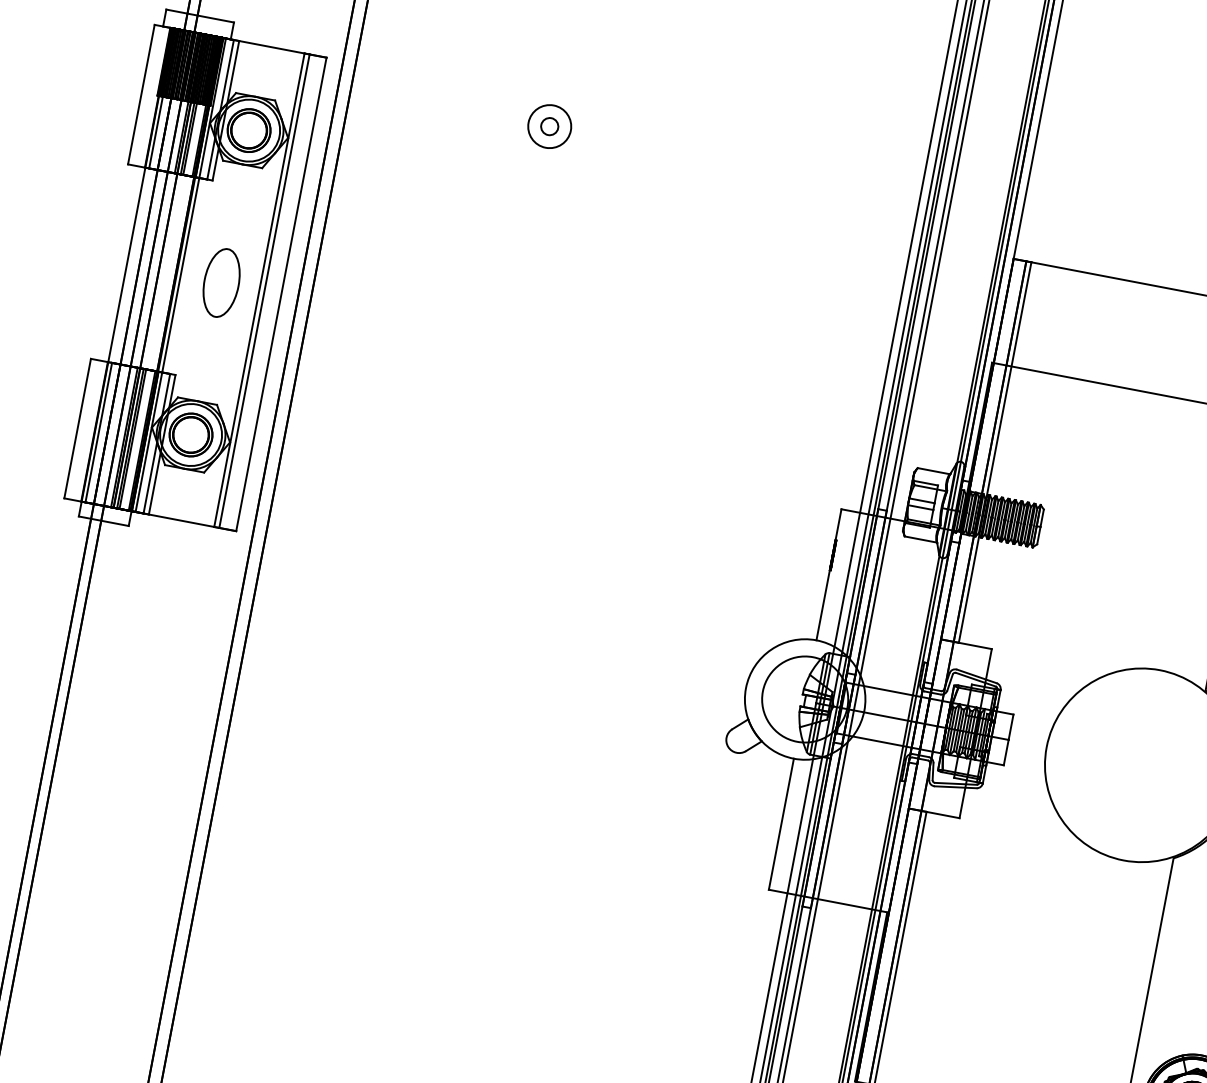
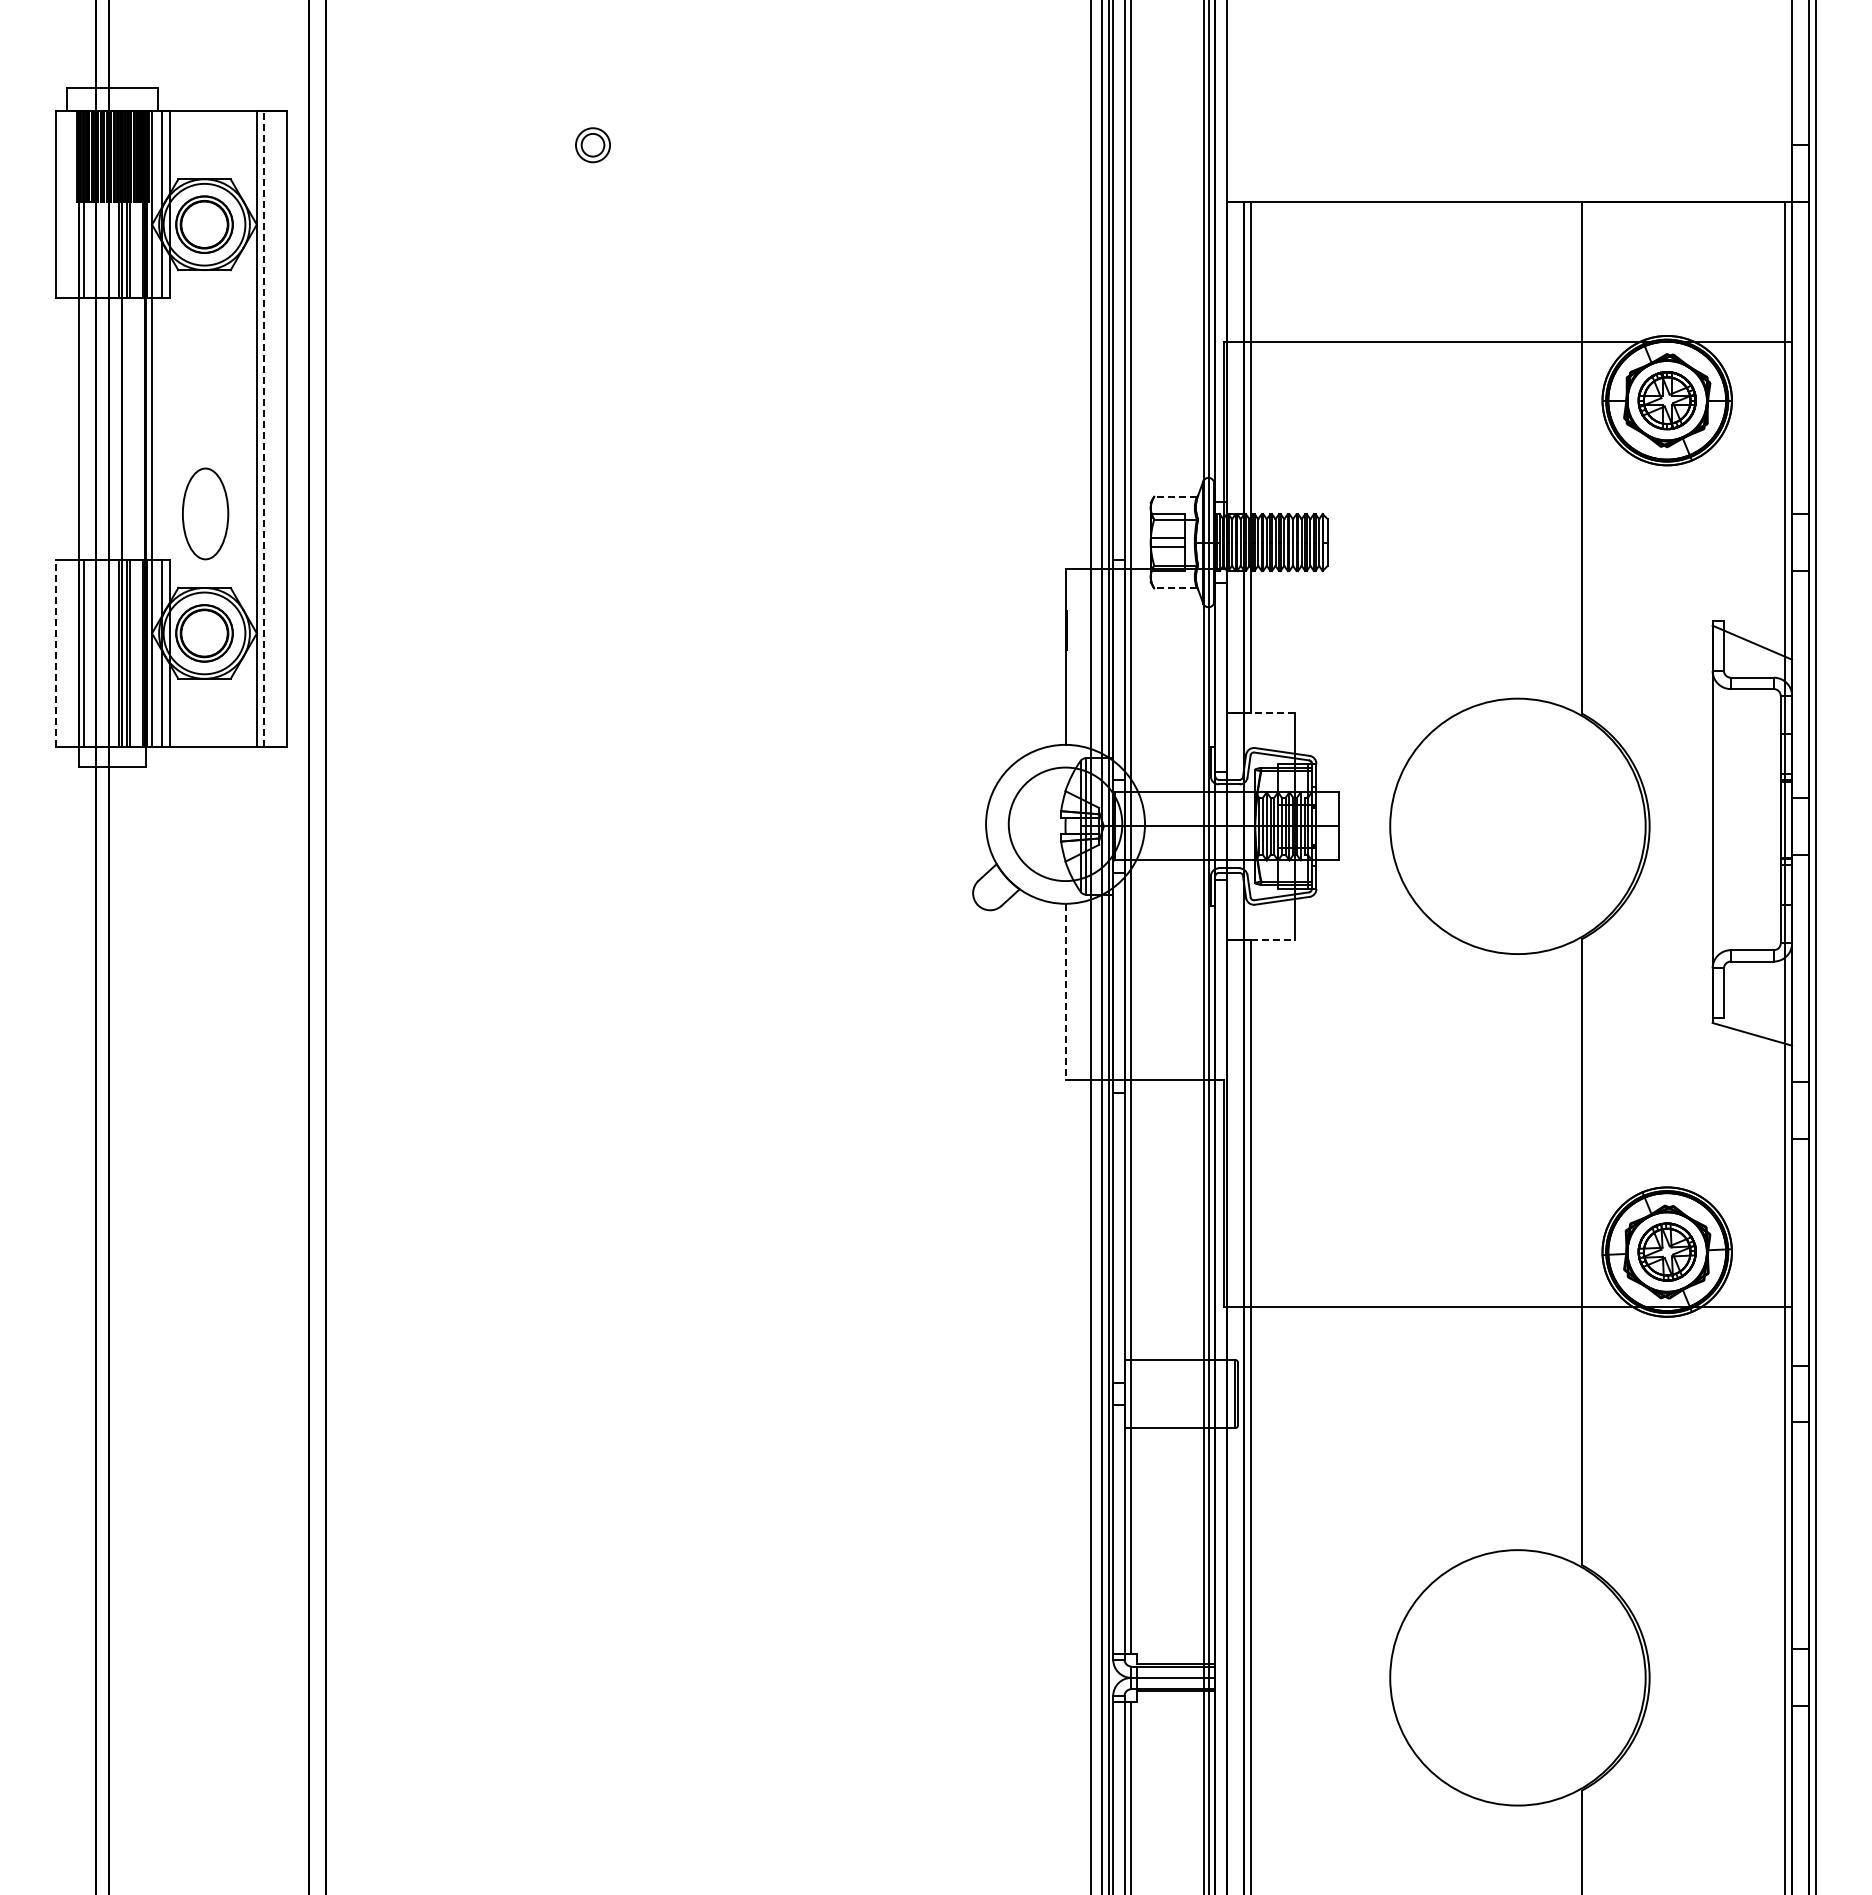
circle: (549, 125) -> (592, 144), size x0.6
part: (221, 282) -> (205, 513), moved
line: (264, 290) -> (264, 428), solid -> dashed
line: (77, 428) -> (56, 653), solid -> dashed
line: (933, 470) -> (1175, 496), solid -> dashed
line: (920, 539) -> (1175, 588), solid -> dashed
line: (975, 645) -> (1272, 712), solid -> dashed
line: (943, 814) -> (1273, 939), solid -> dashed
line: (781, 824) -> (1065, 991), solid -> dashed

